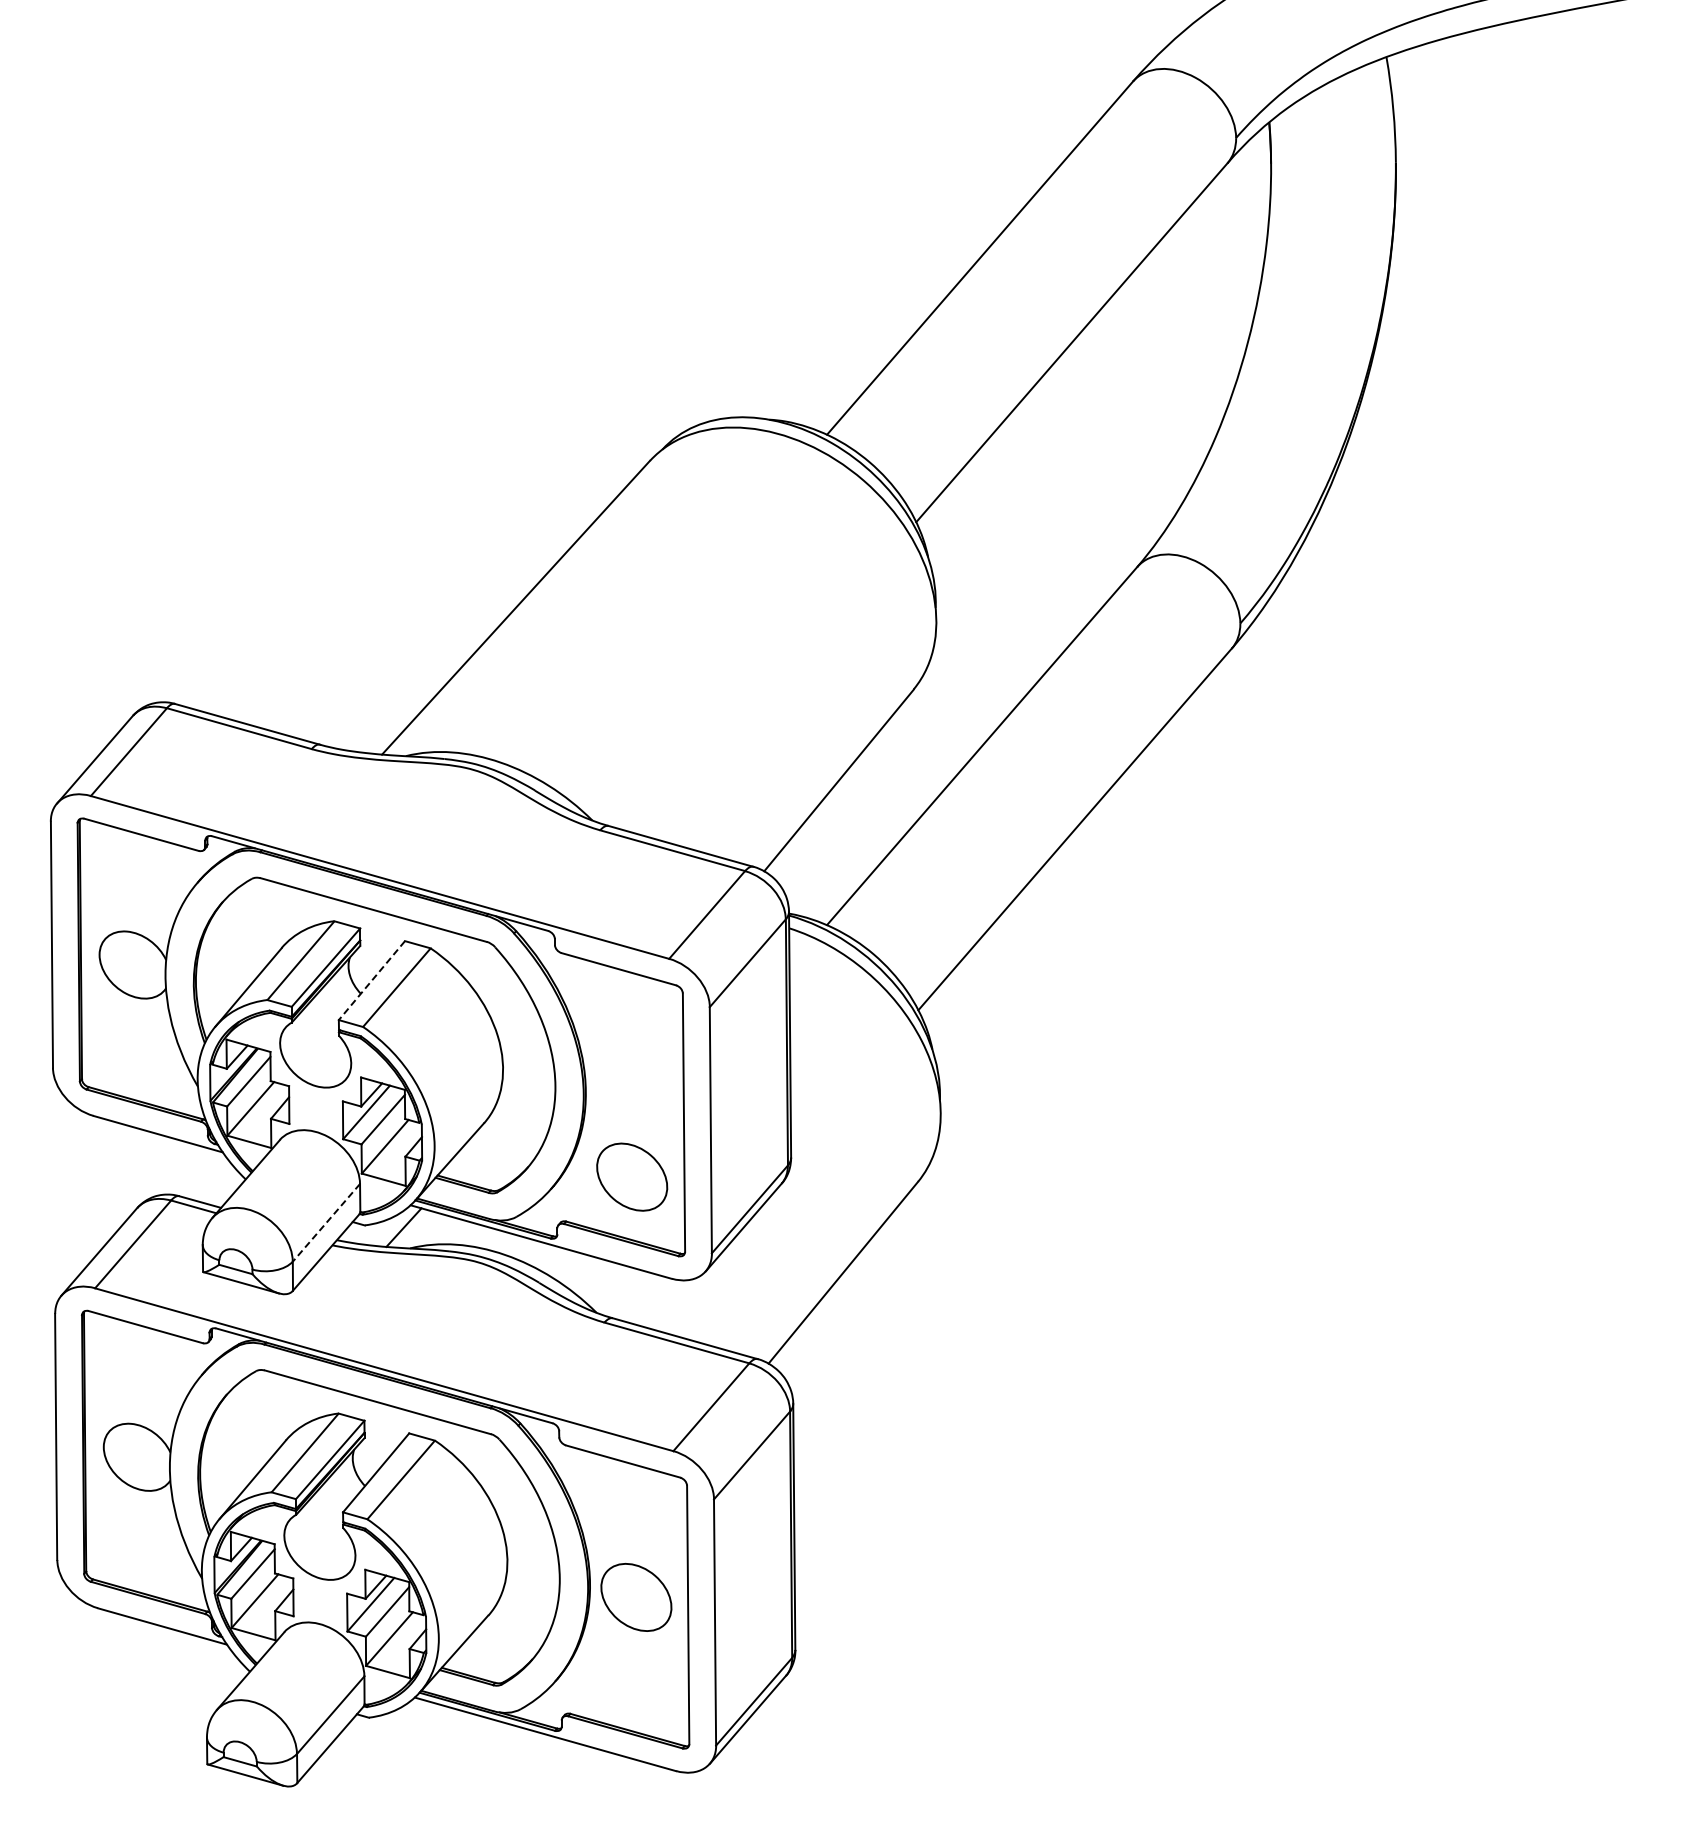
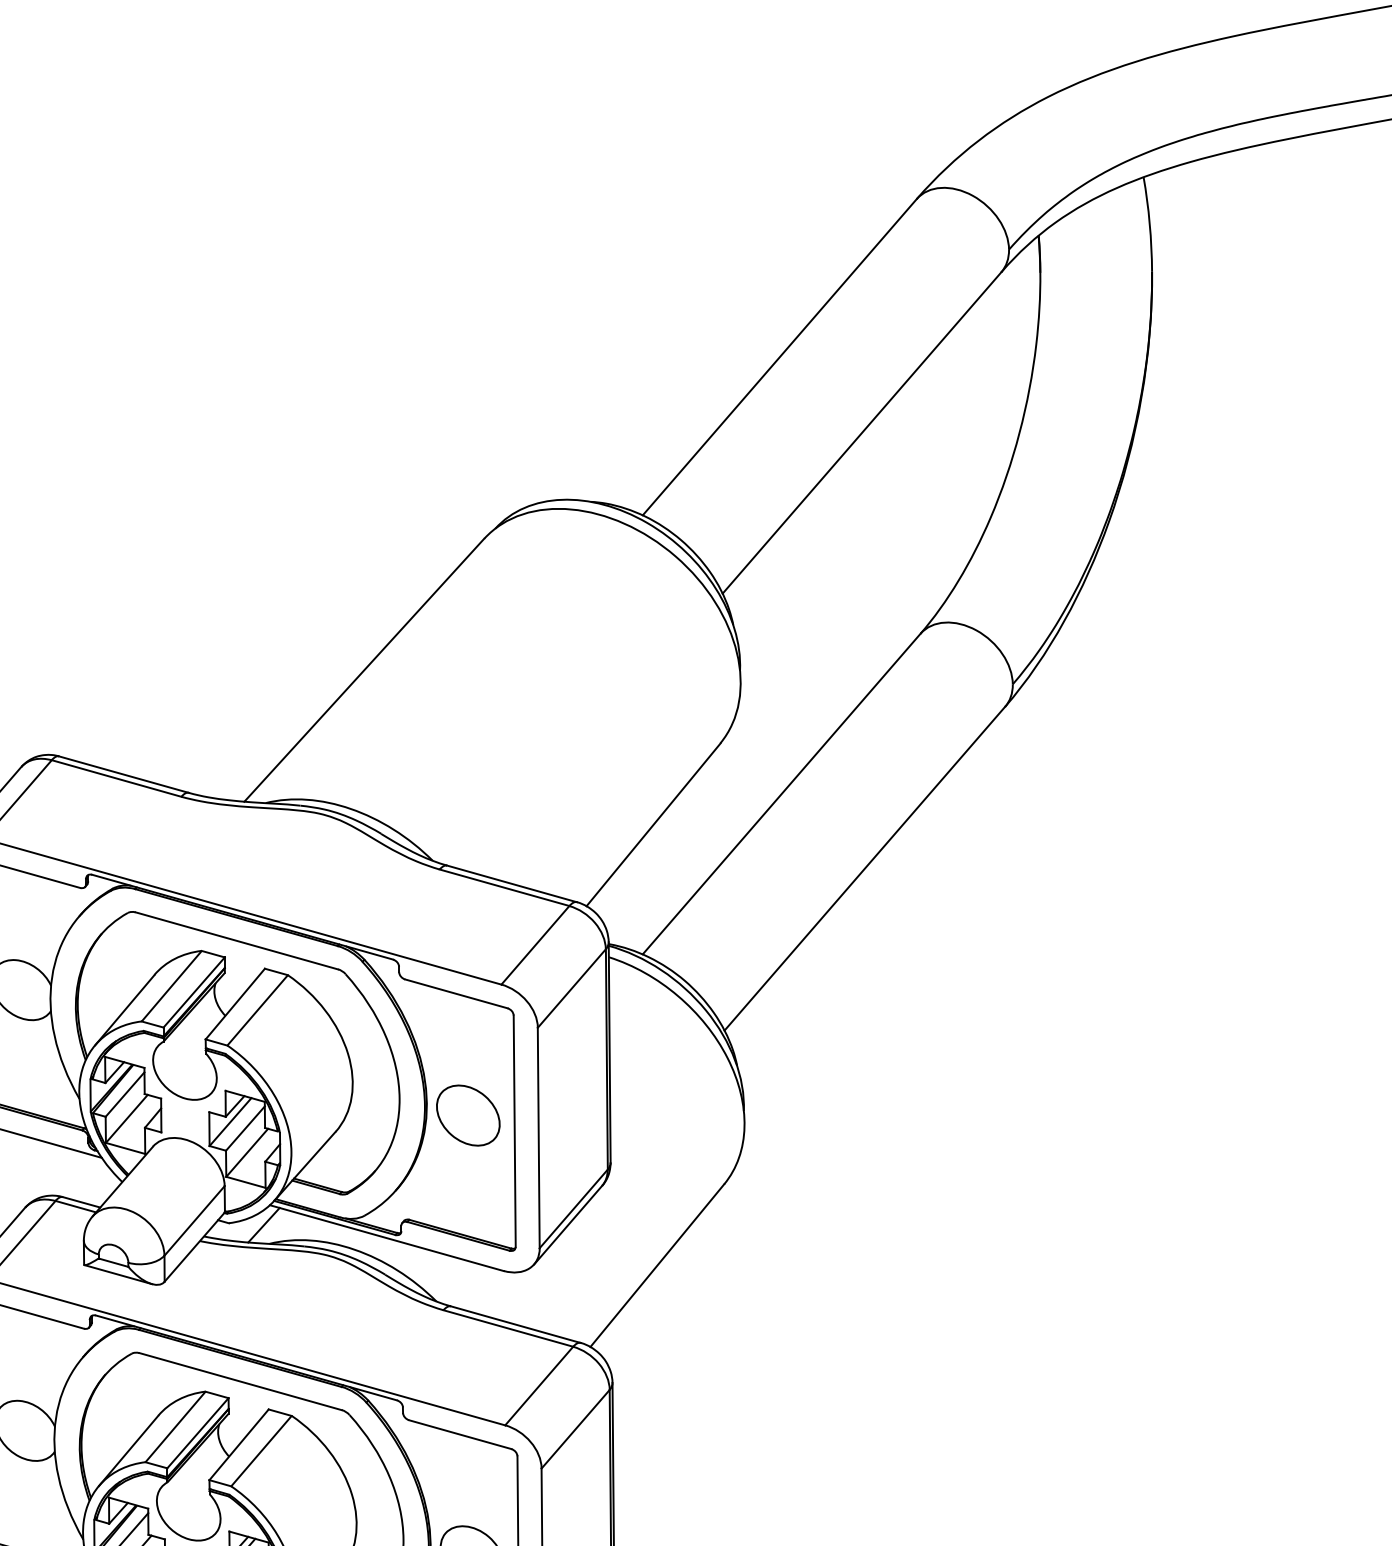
line: (371, 980) -> (234, 1003), dashed -> solid
part: (632, 1176) -> (468, 1114), moved
line: (326, 1223) -> (194, 1221), dashed -> solid

